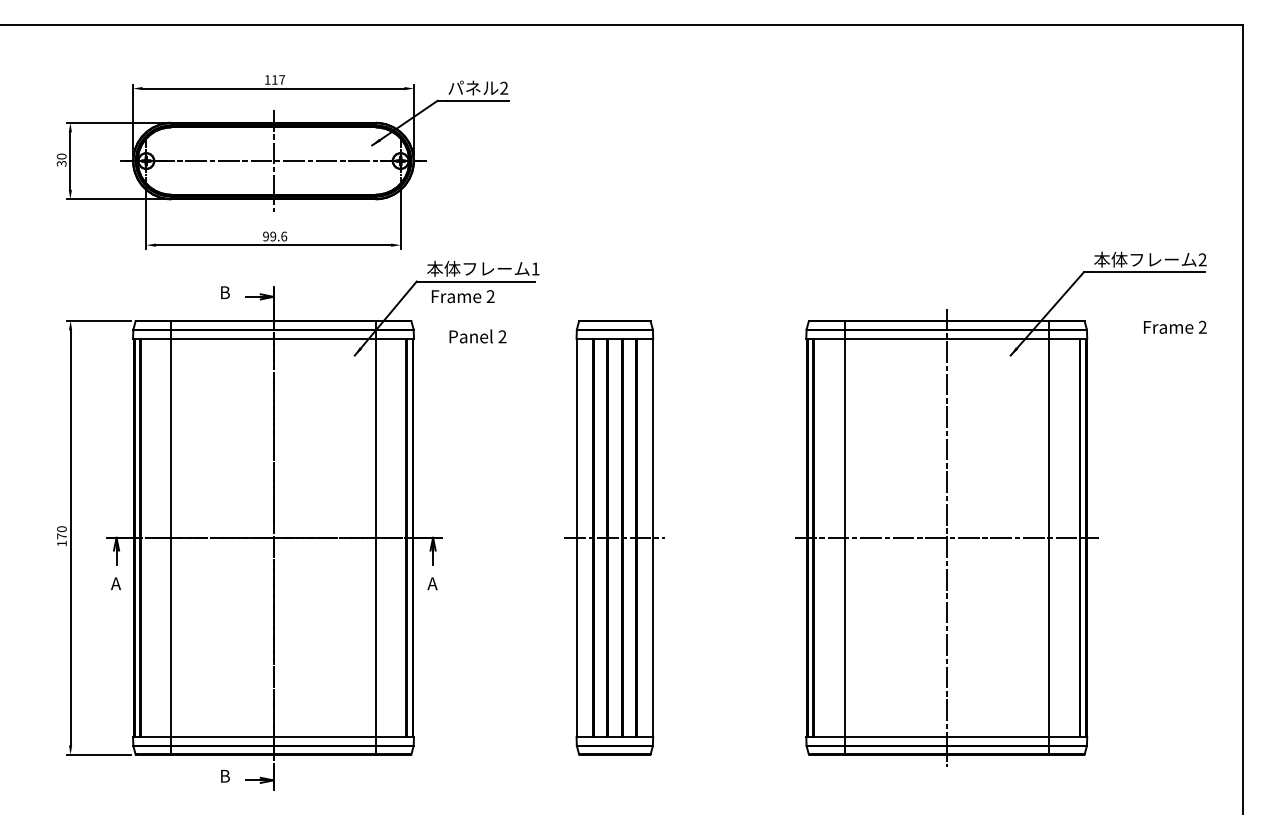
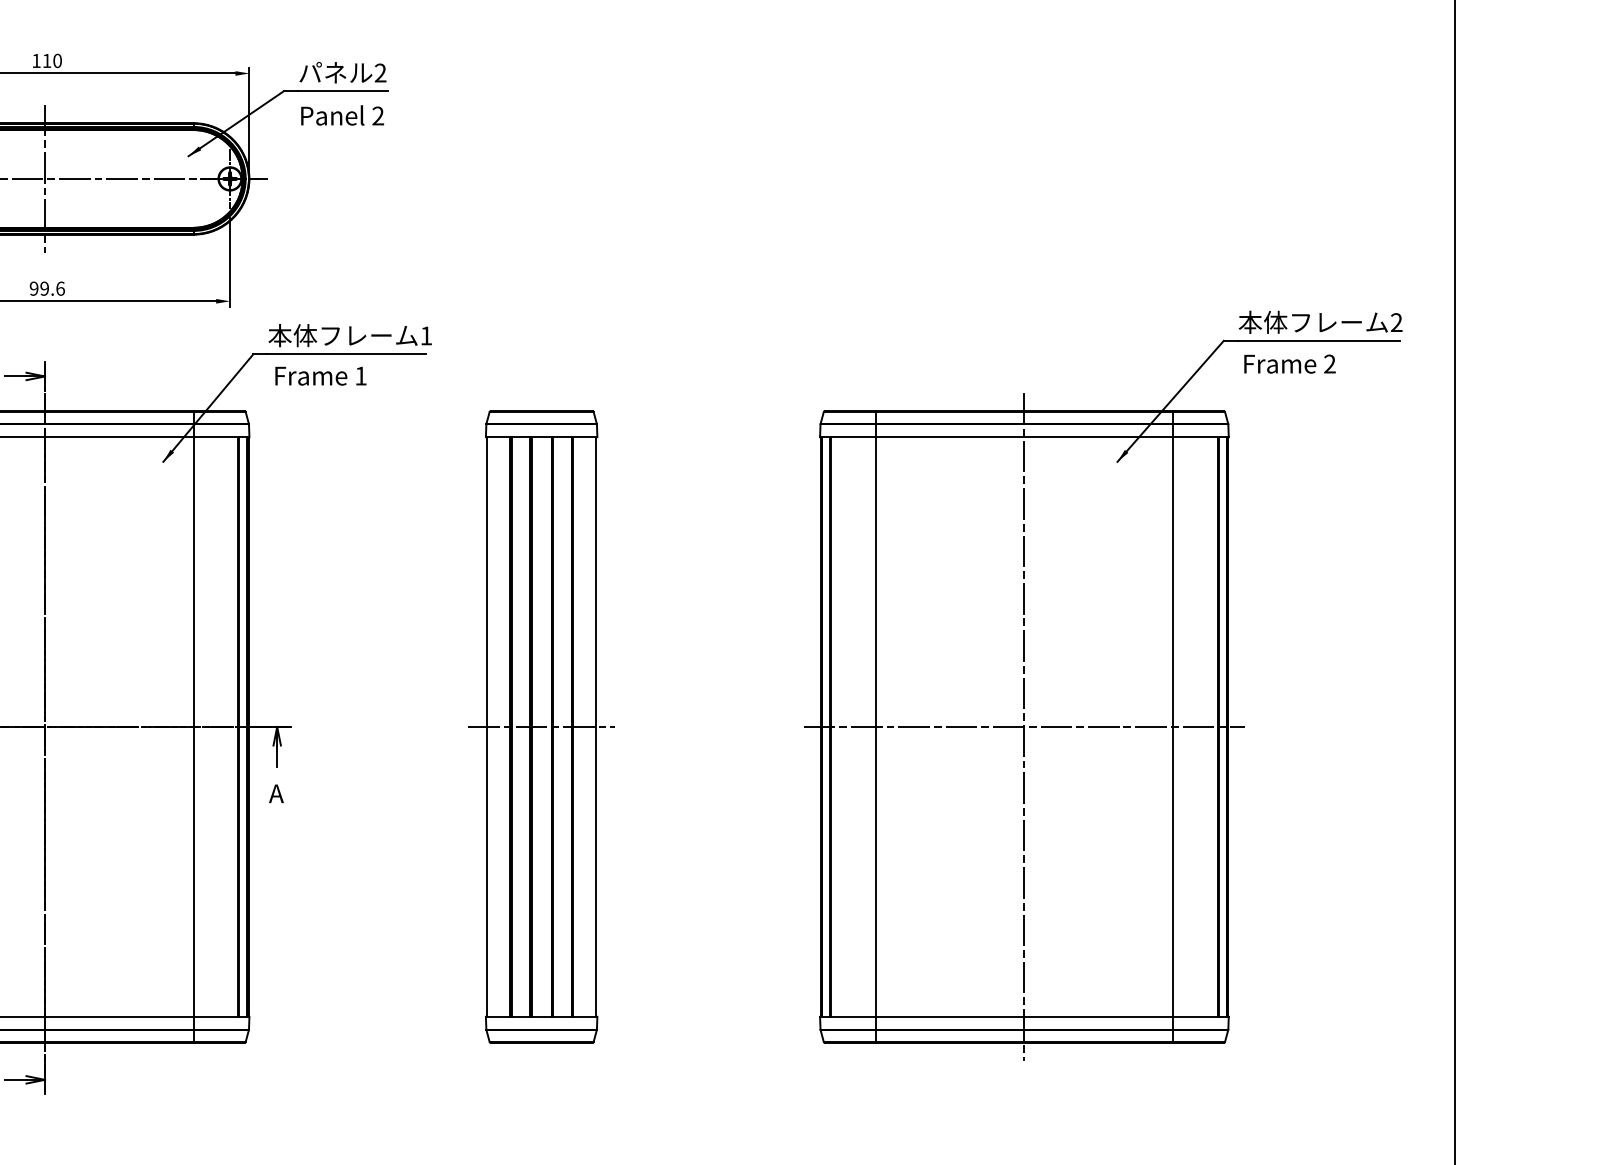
text: (282, 79) -> (58, 60), 117 -> 110
text: (490, 296) -> (360, 375), 2 -> 1
text: (1175, 326) -> (1290, 362), moved
text: (477, 336) -> (341, 115), moved

